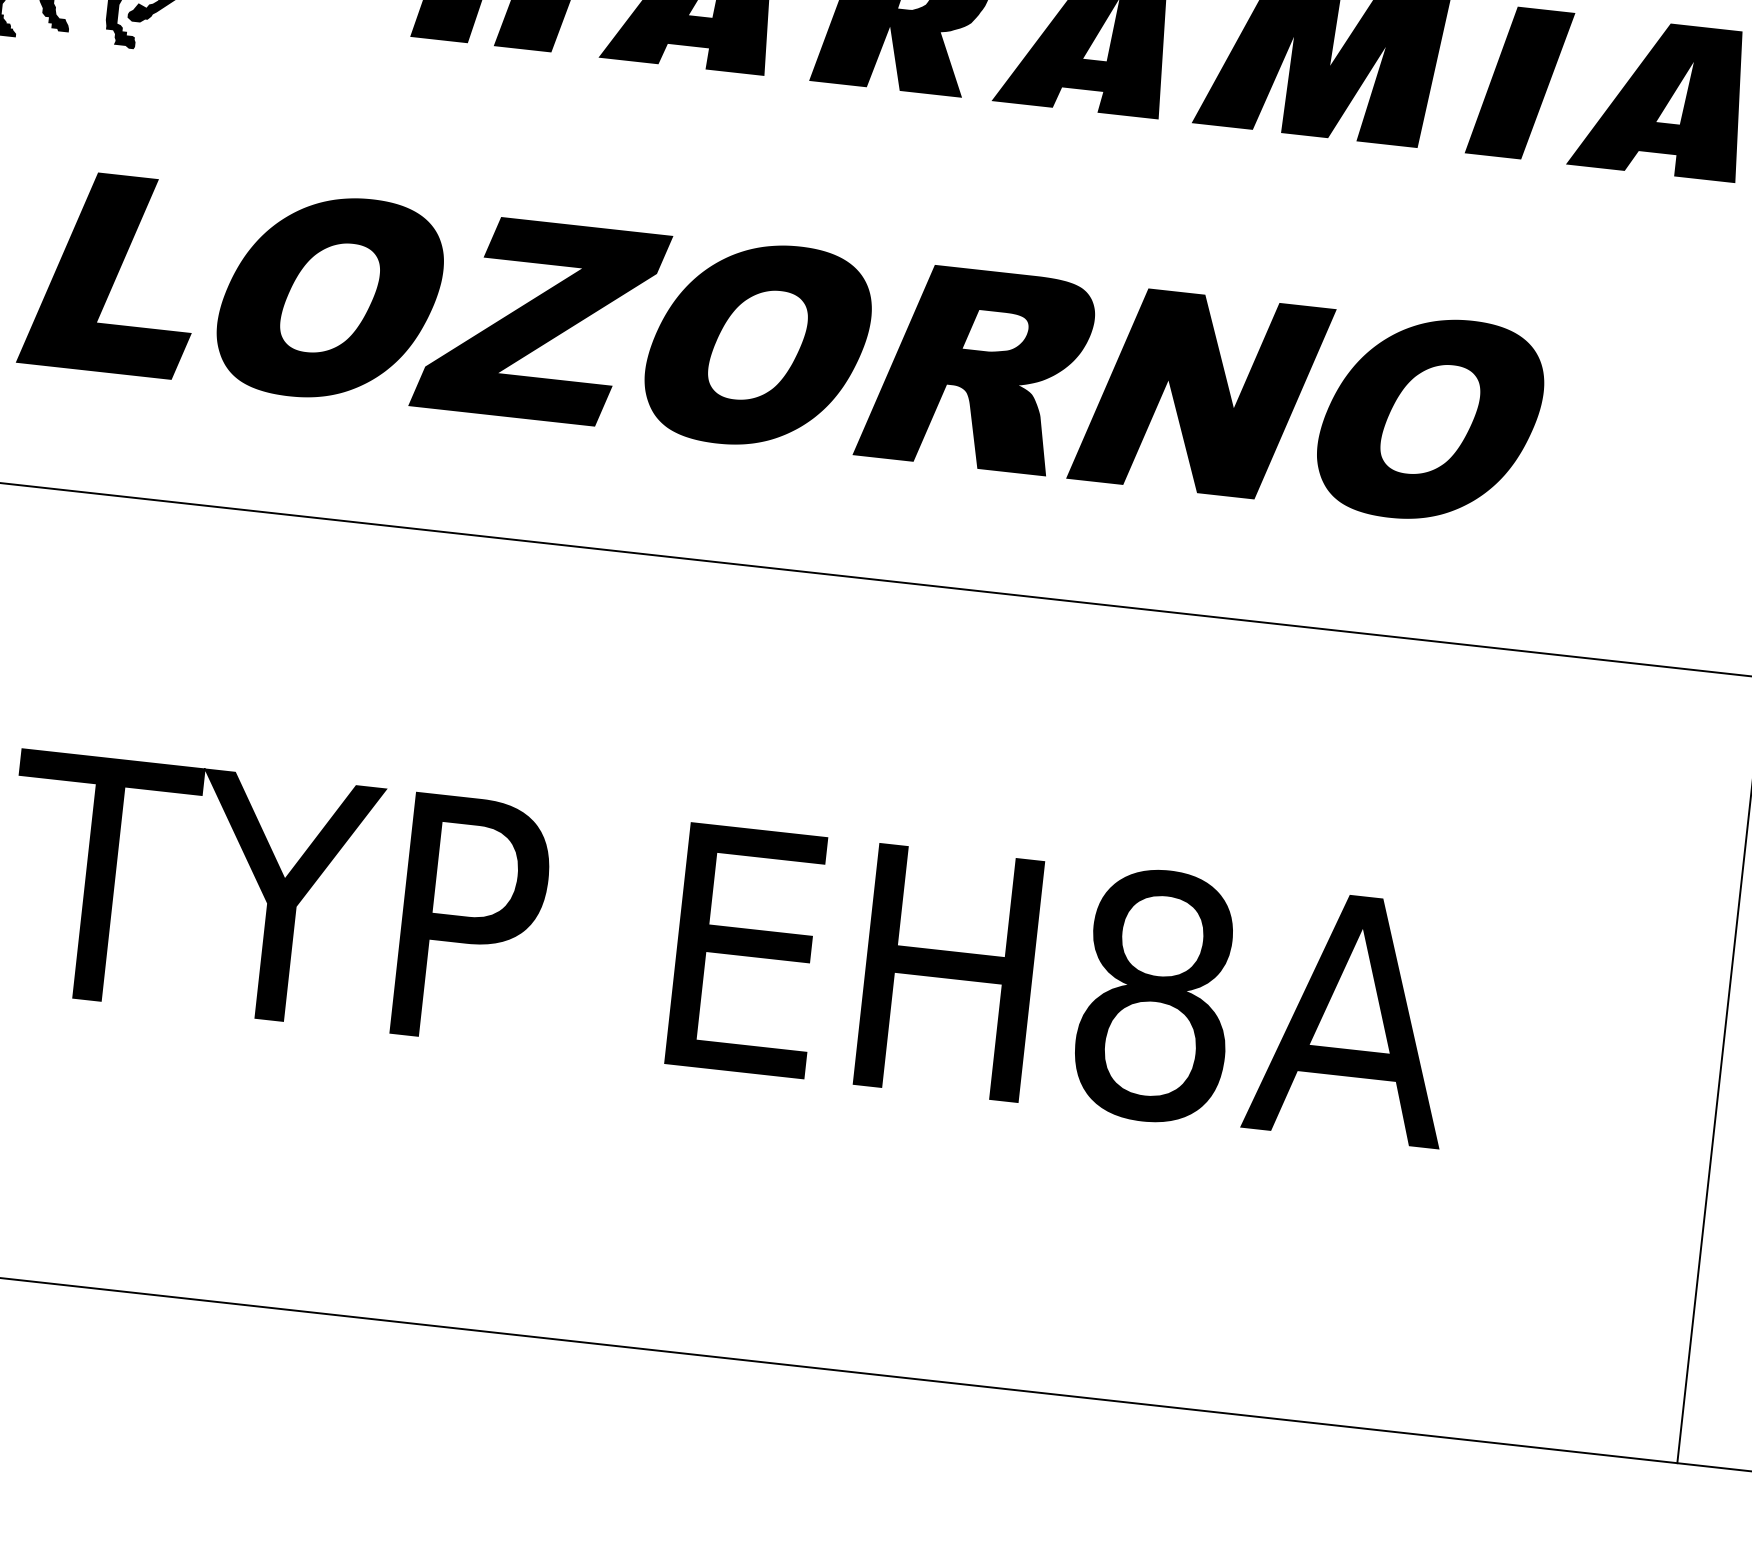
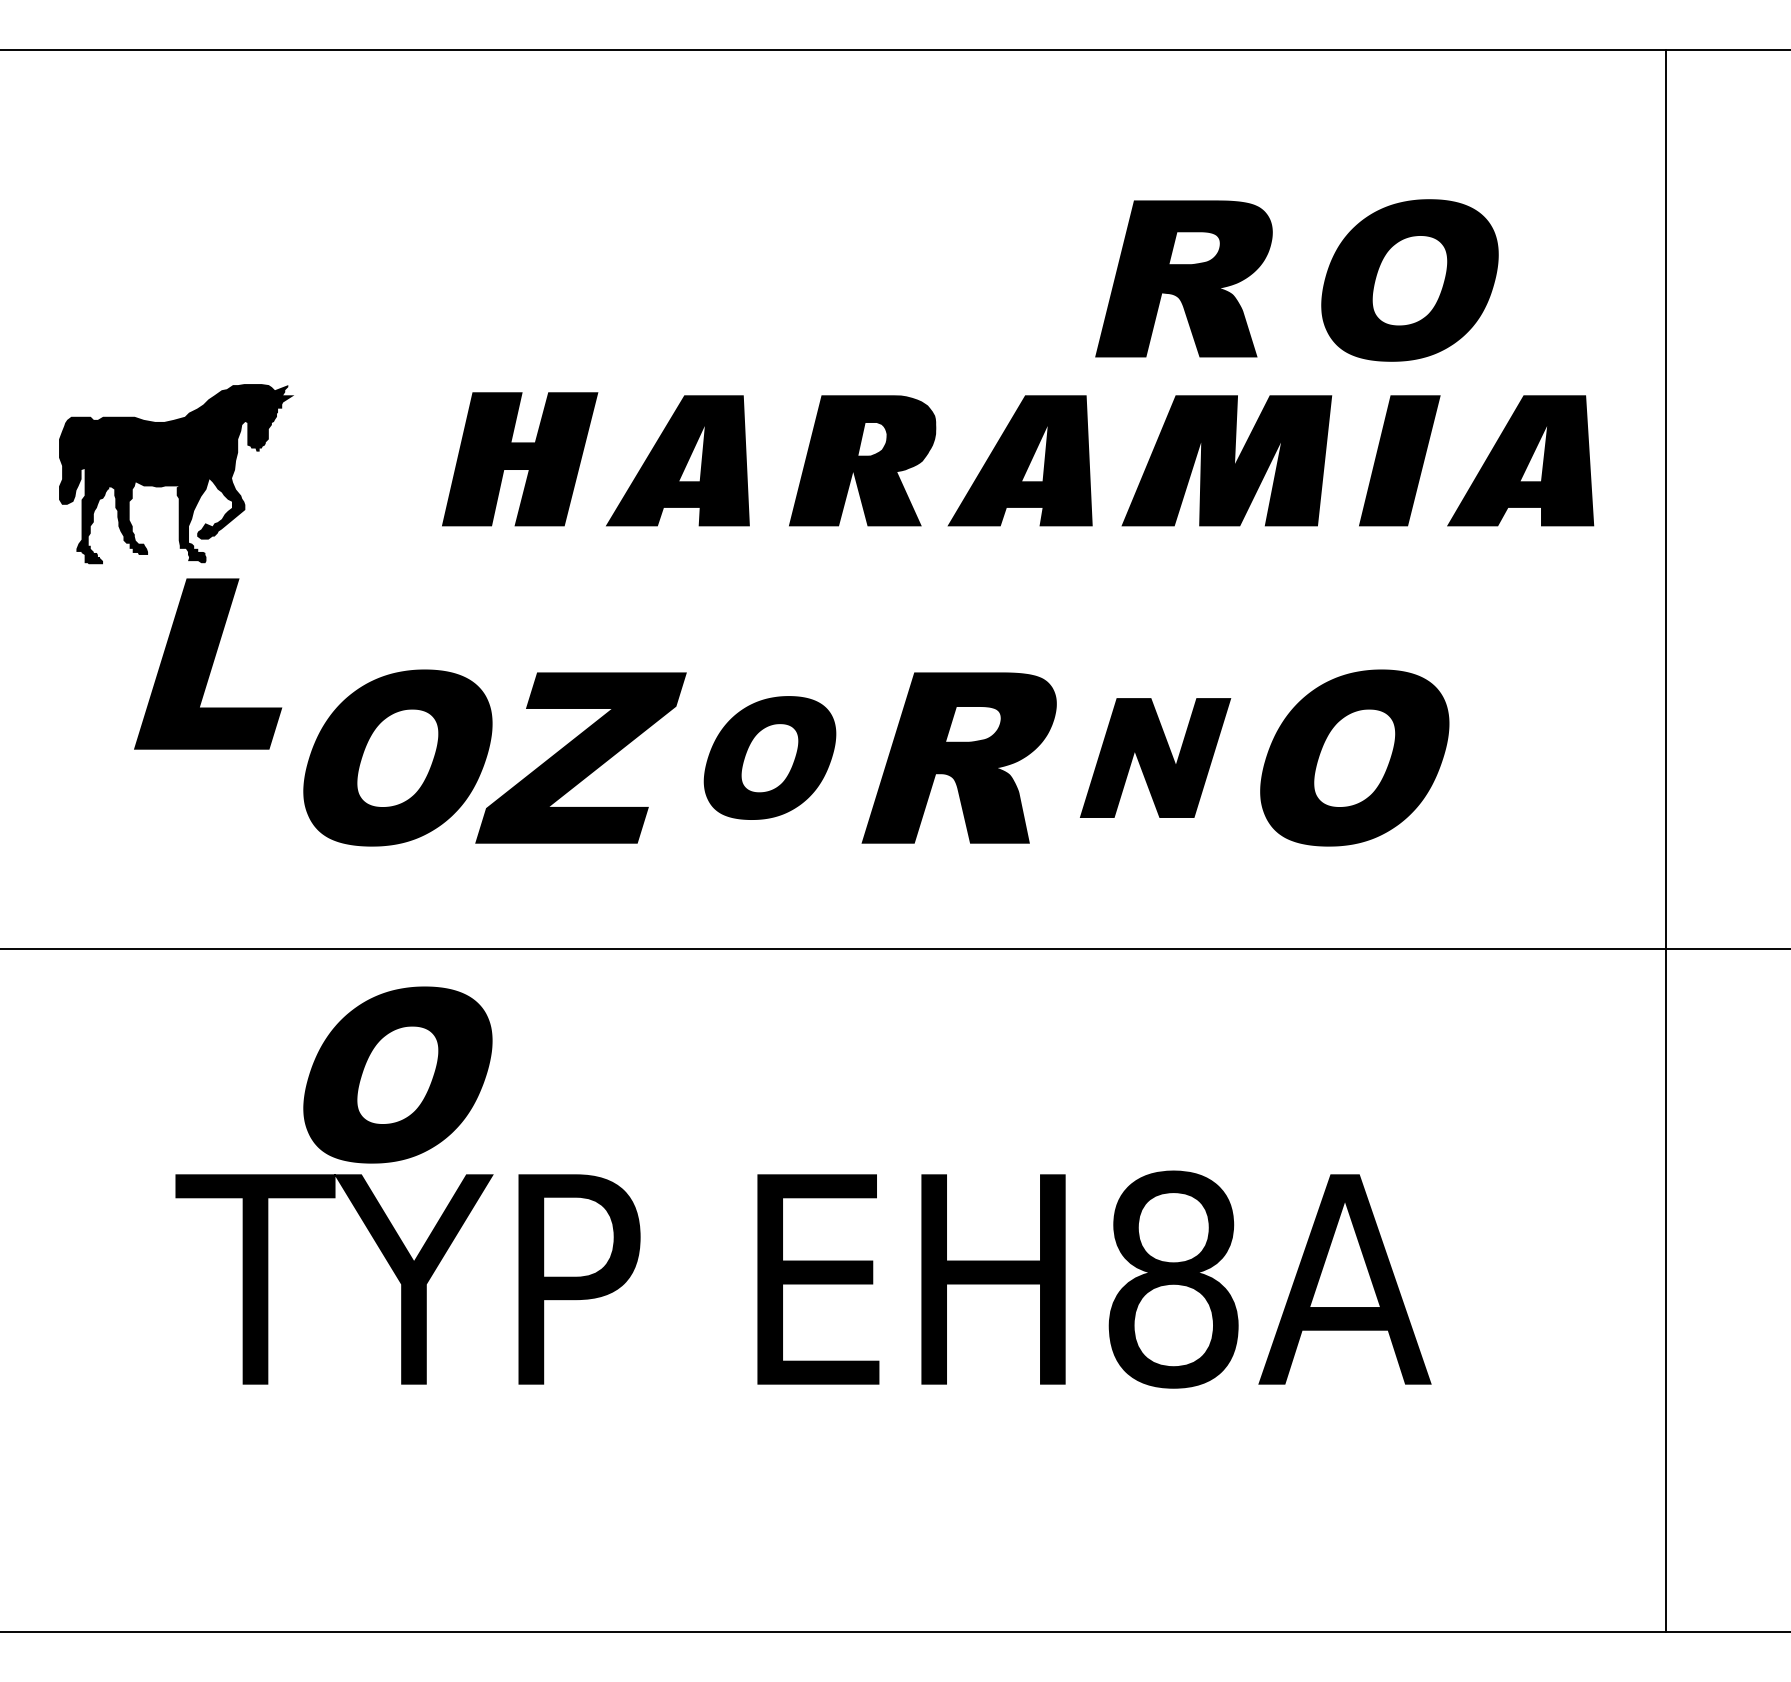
part: (112, 273) -> (208, 663), moved
part: (757, 344) -> (769, 757), size x0.7
part: (1201, 393) -> (1155, 757), size x0.7
part: (289, 661) -> (397, 1074), added

